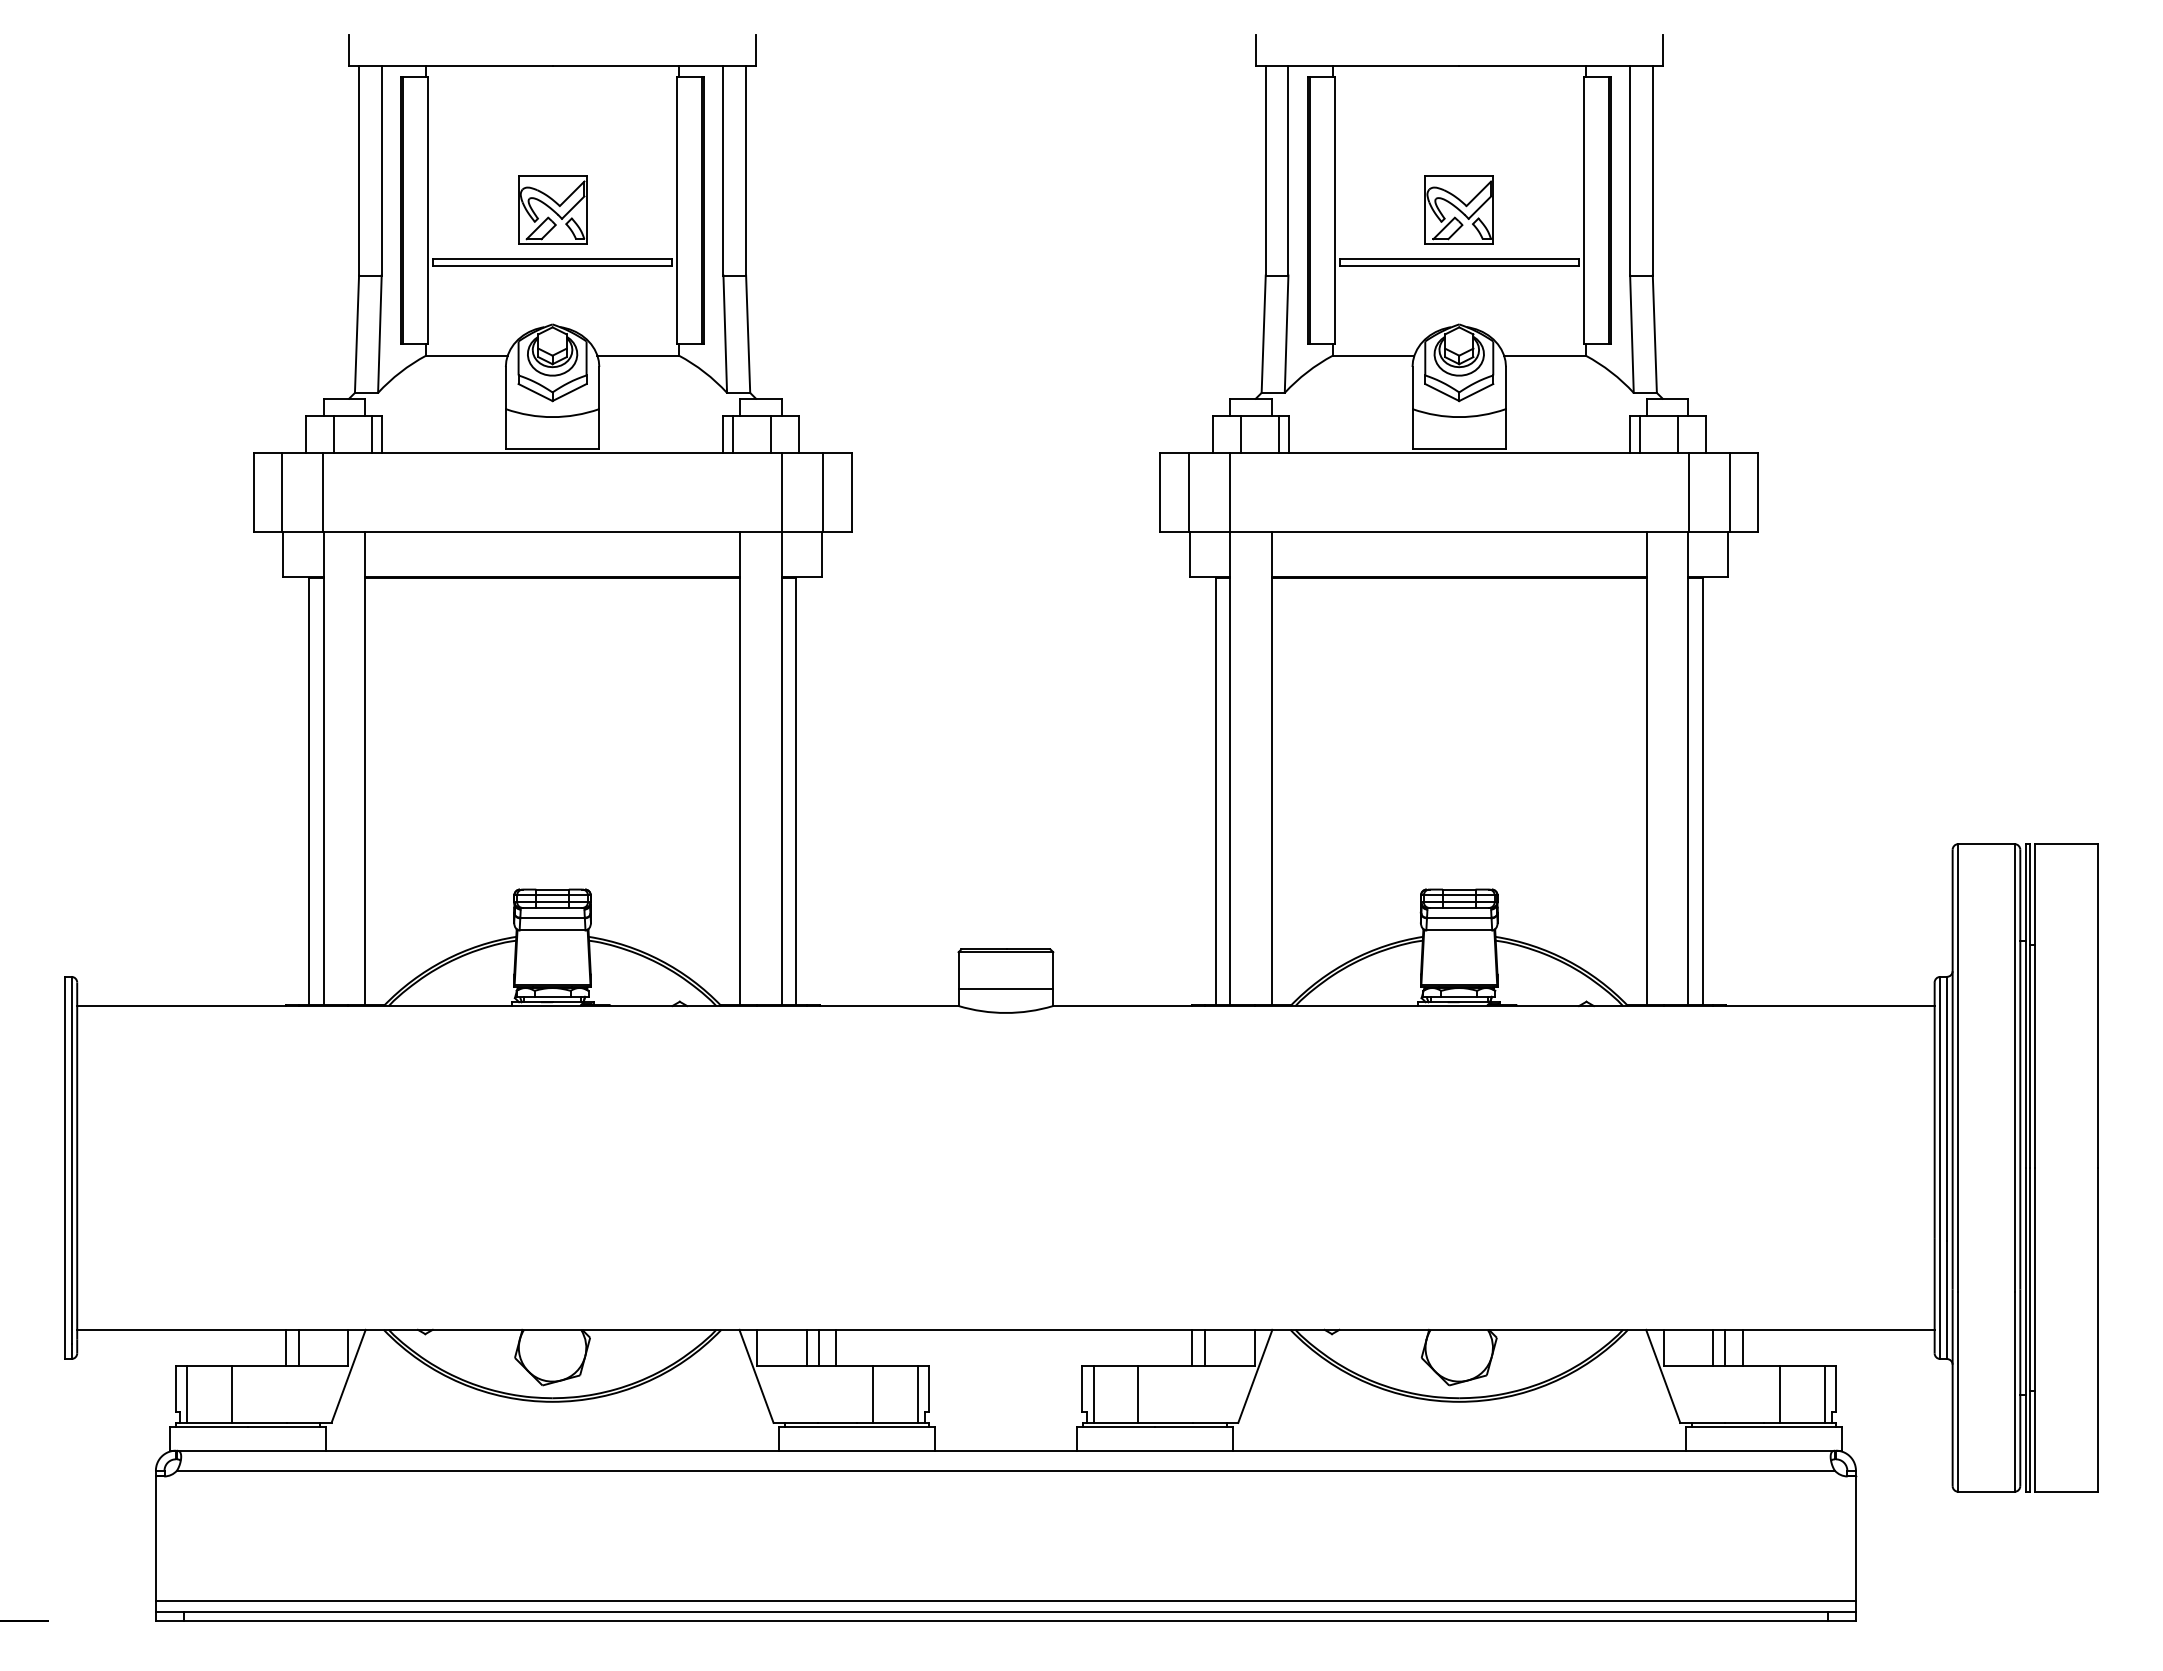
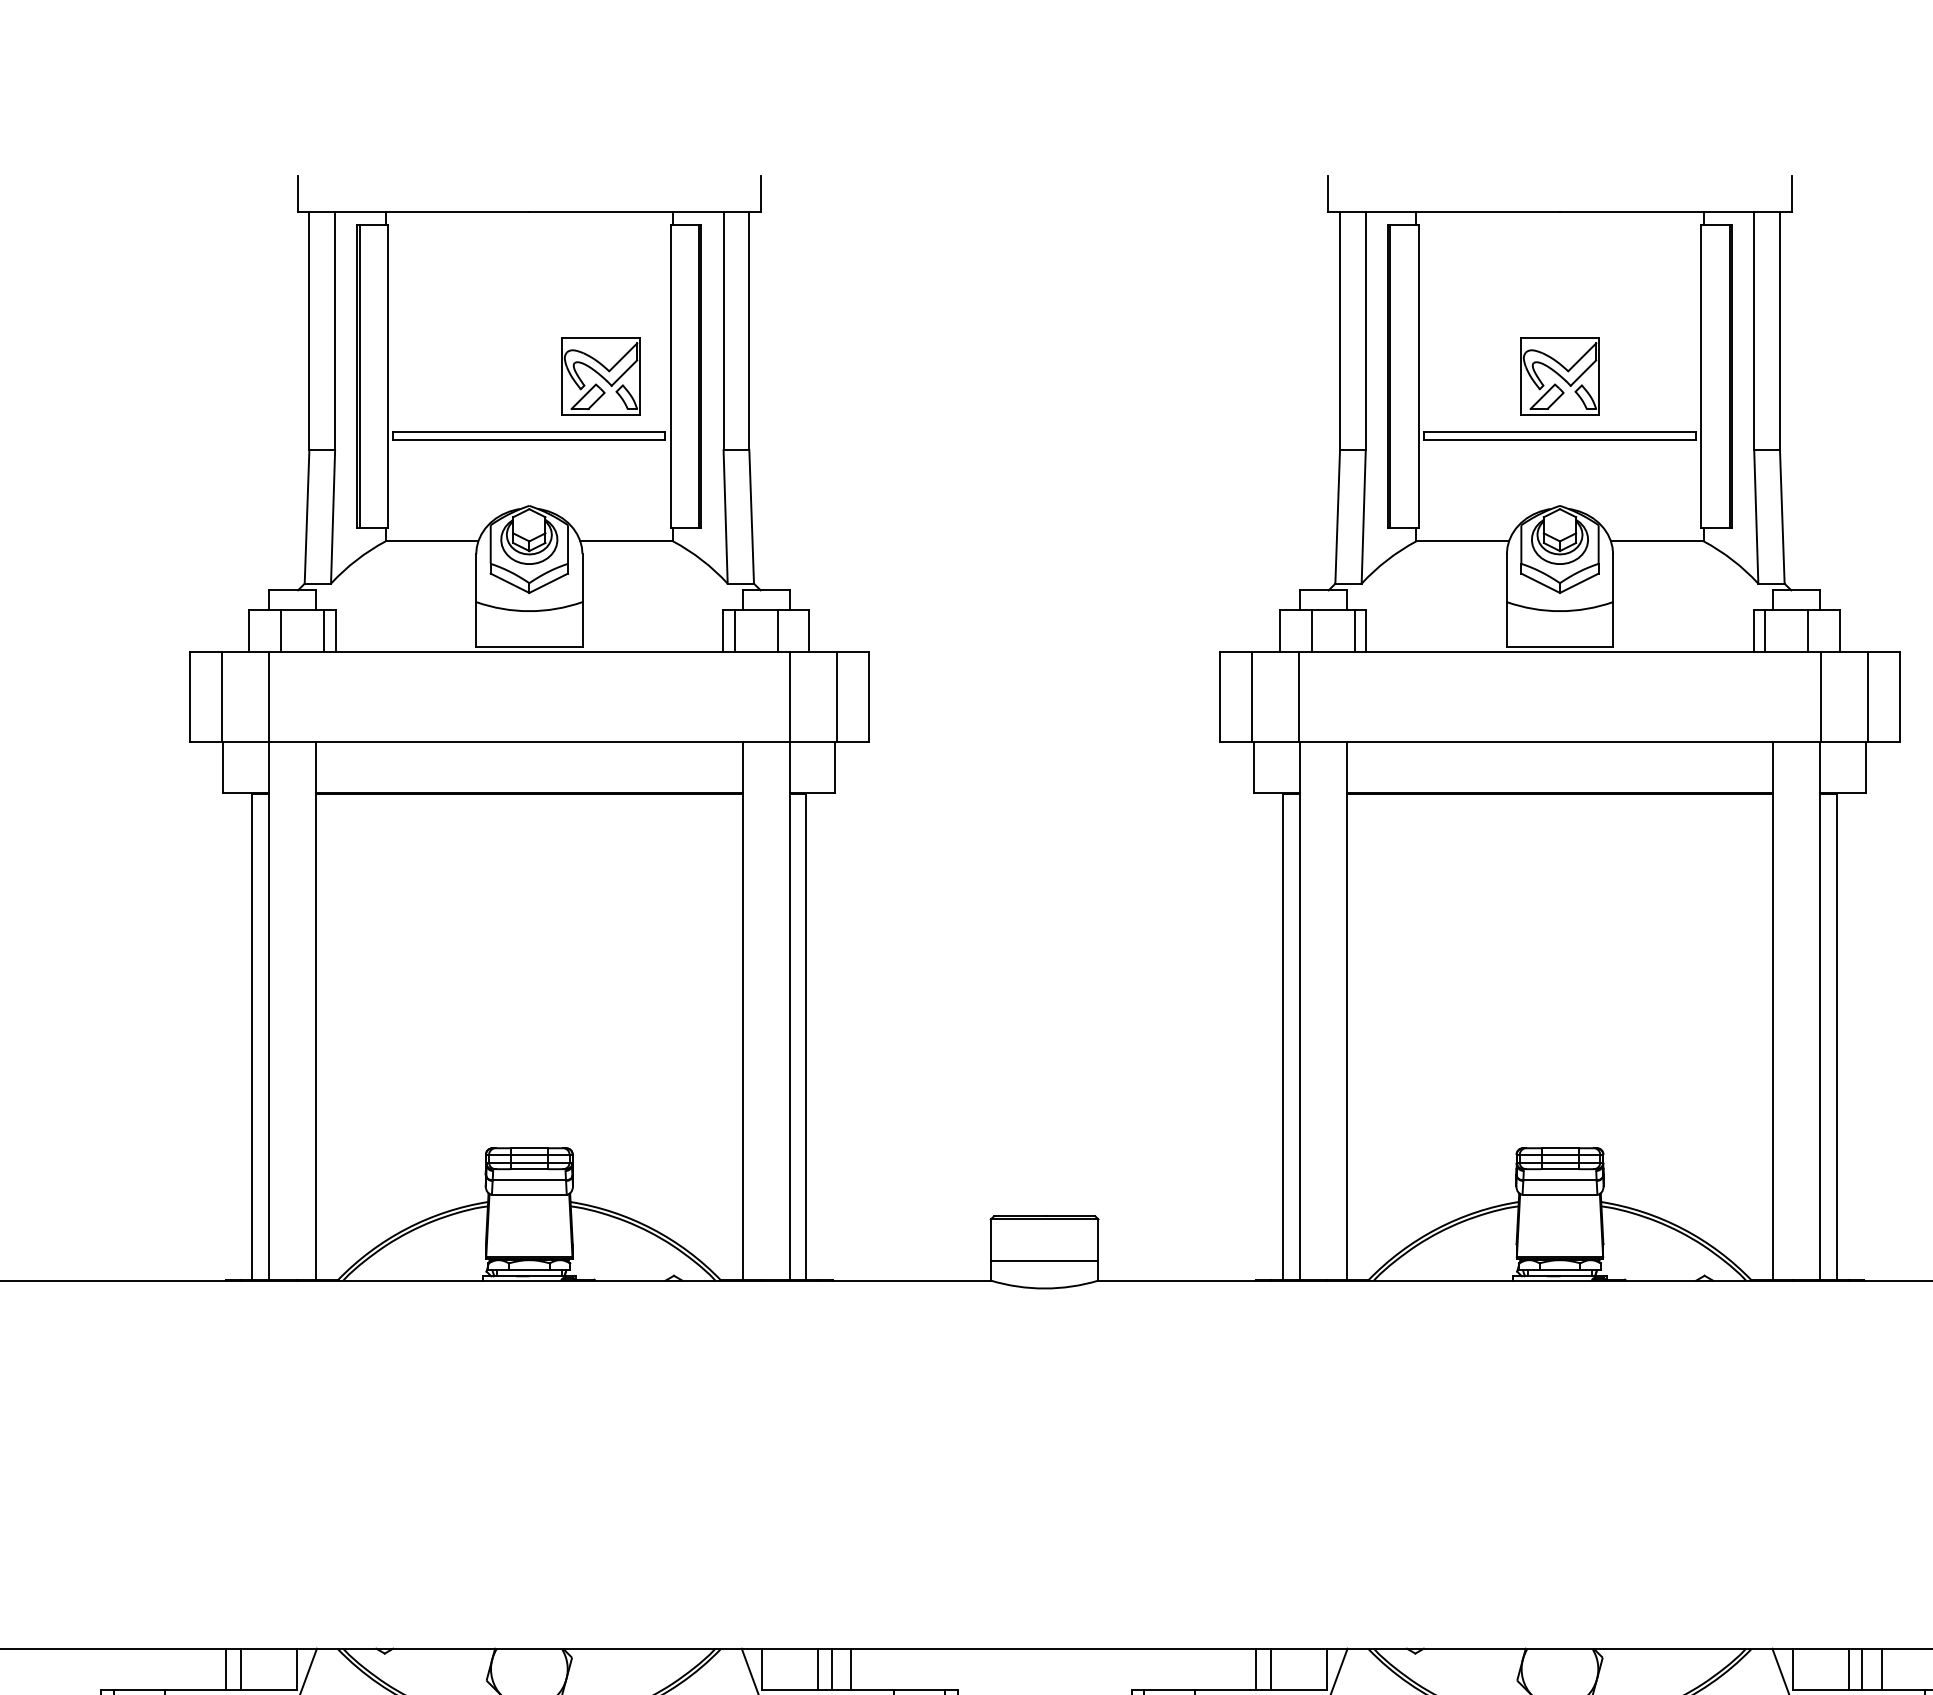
part: (552, 209) -> (600, 375), moved

